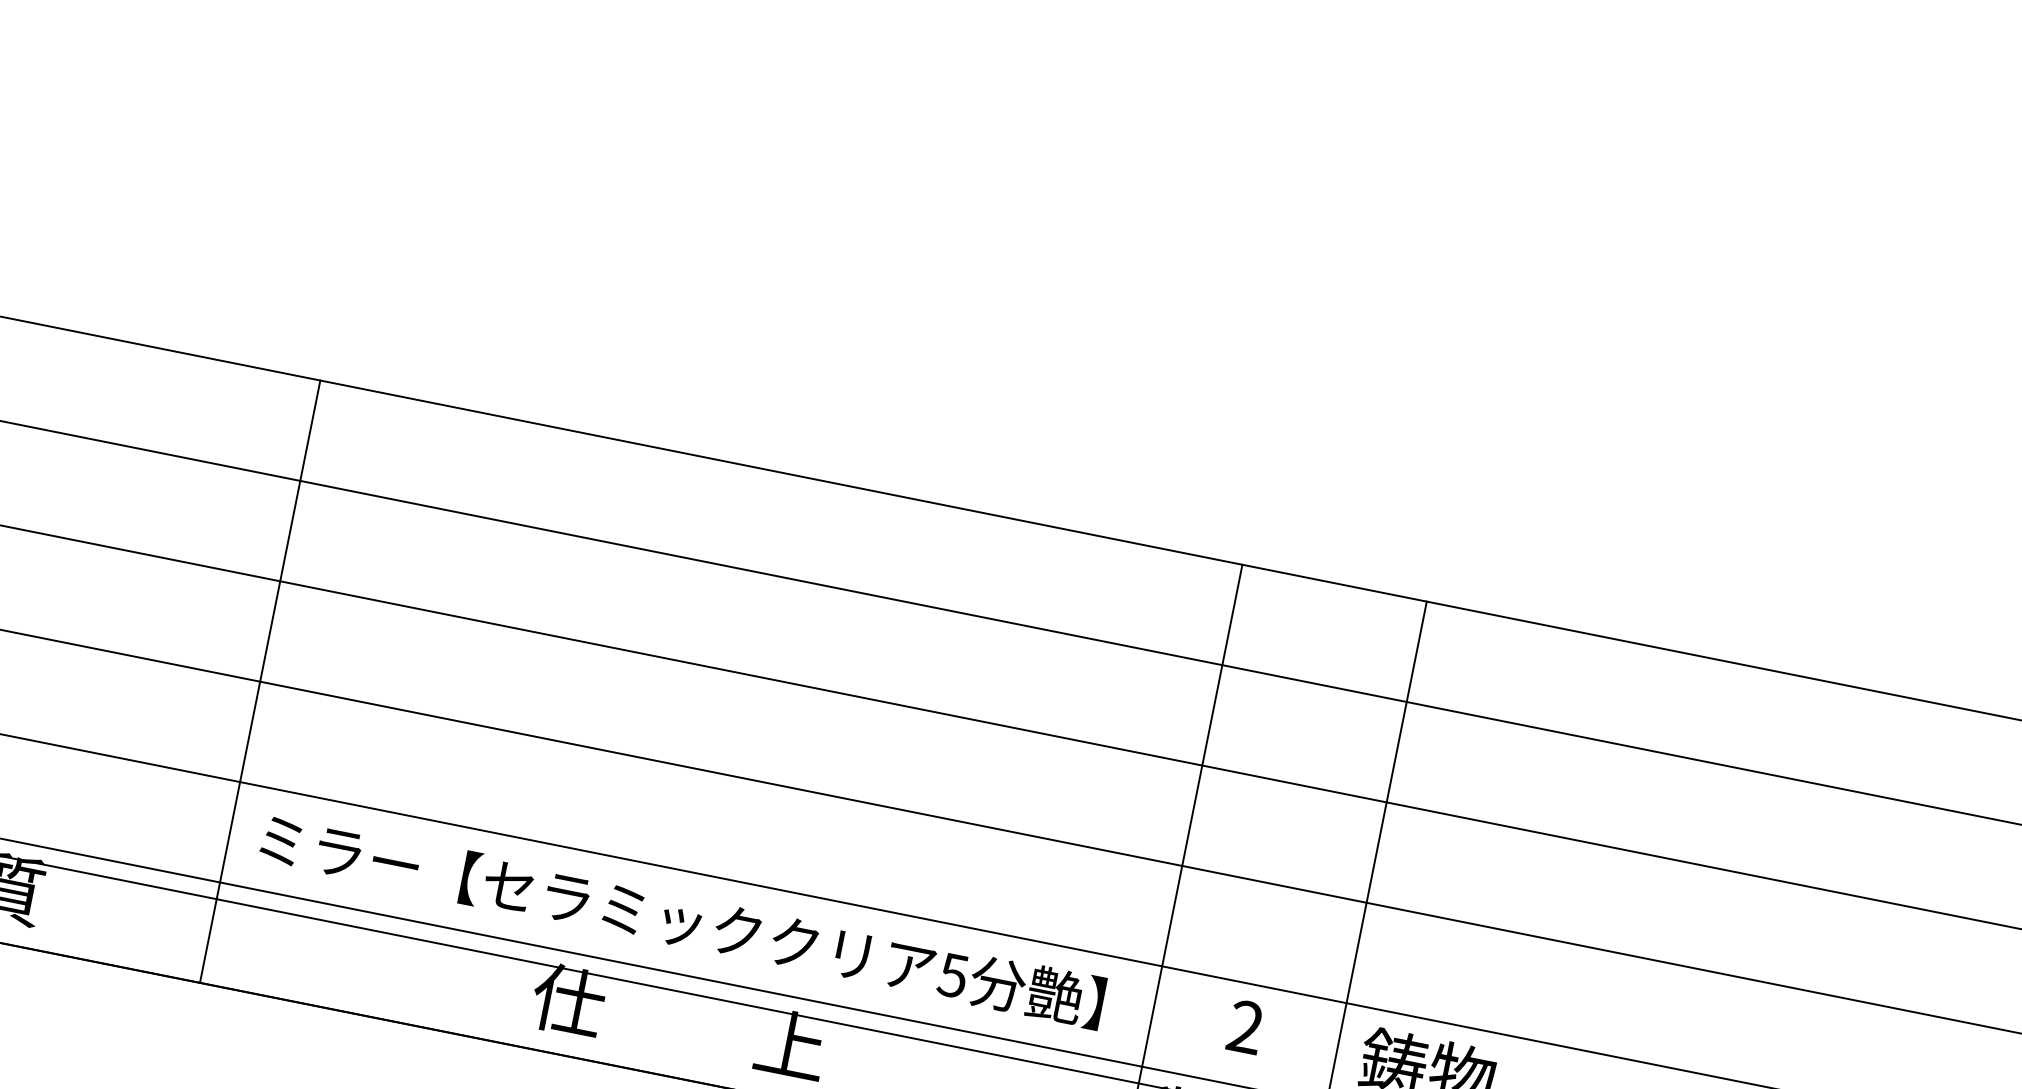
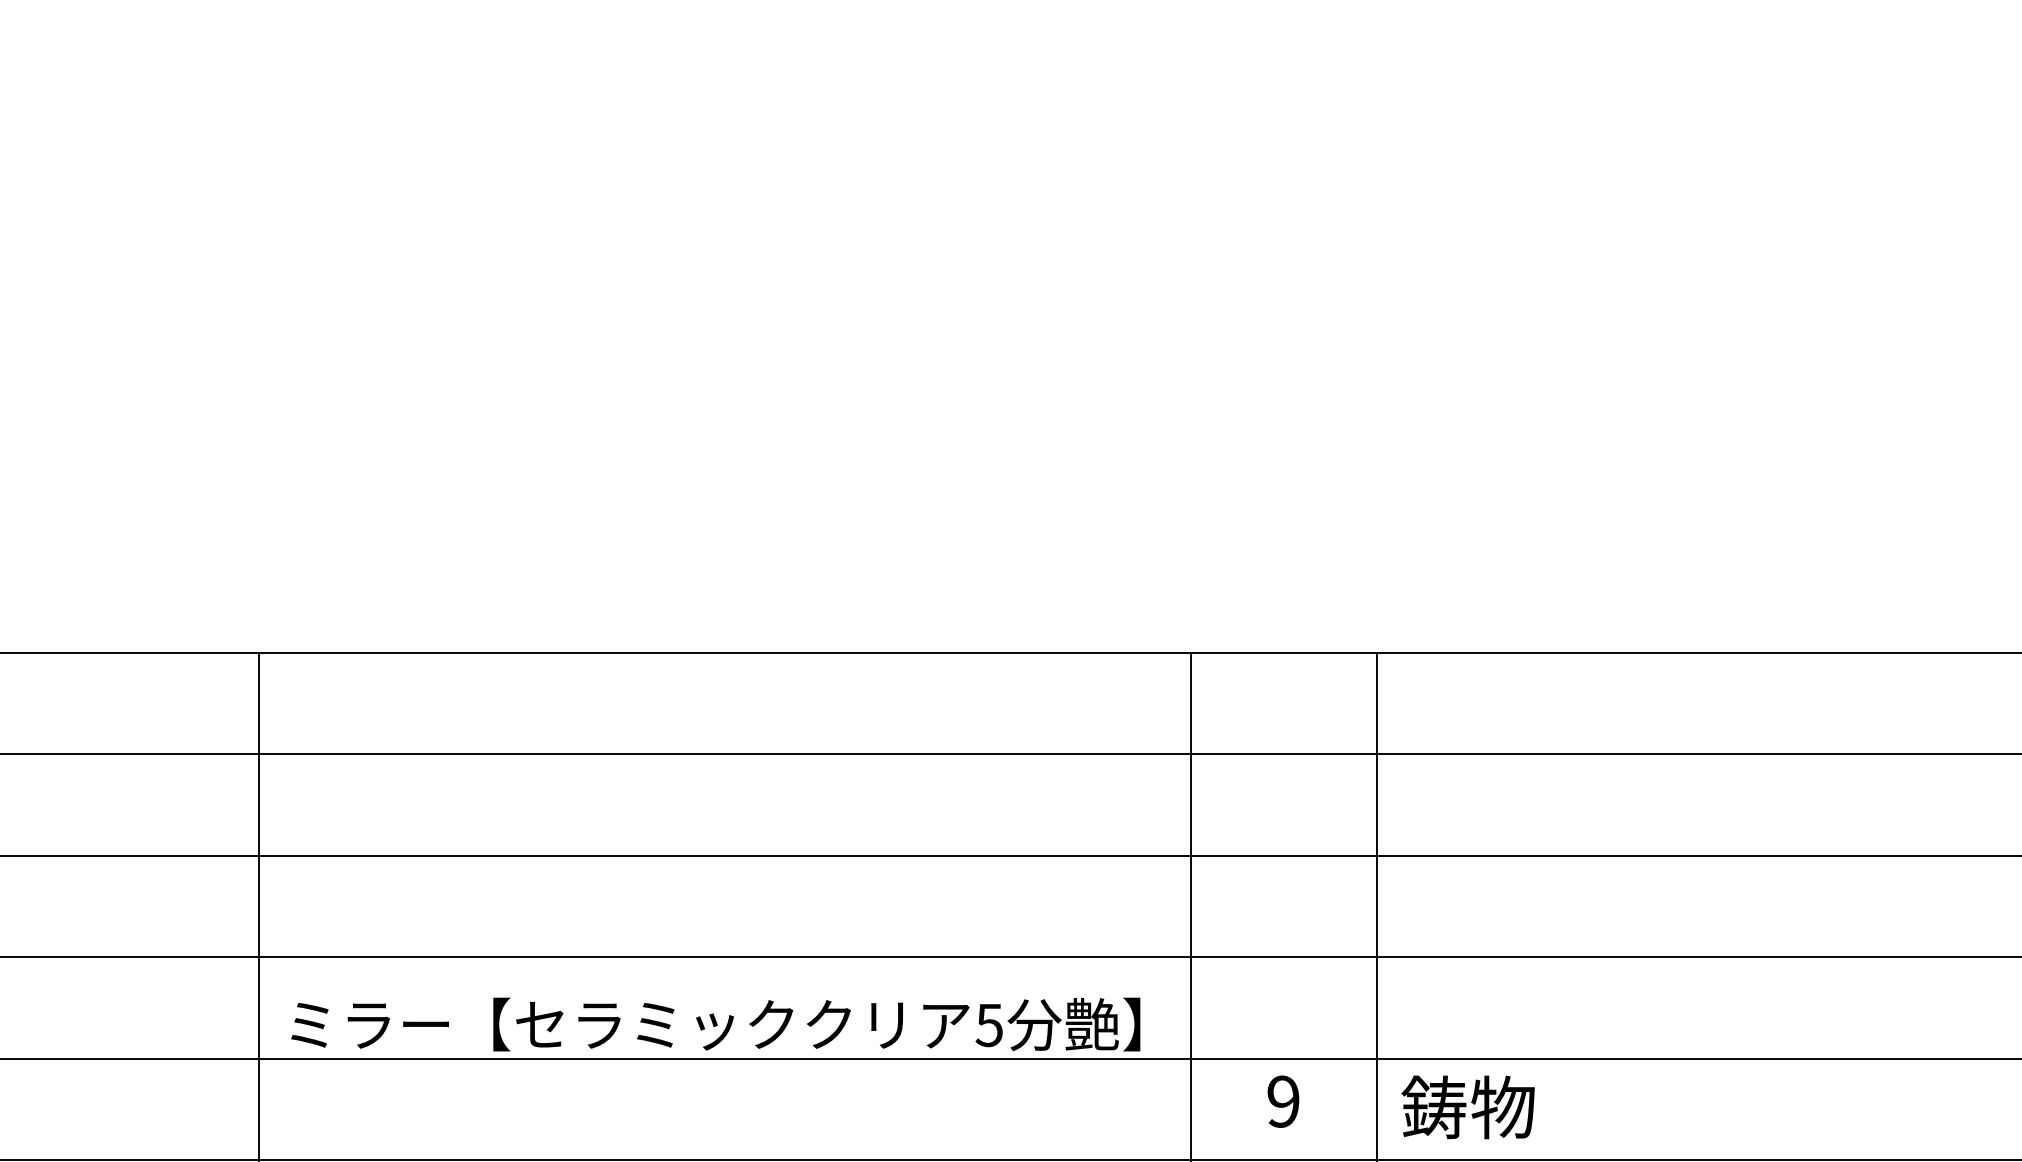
text: (682, 920) -> (715, 1024), moved
text: (1245, 1027) -> (1283, 1101), 2 -> 9

